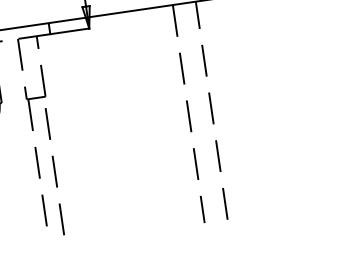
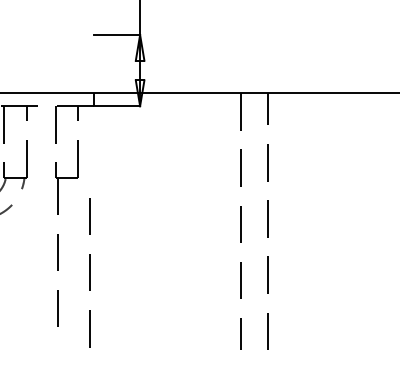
line: (54, 171) -> (89, 272), moved

